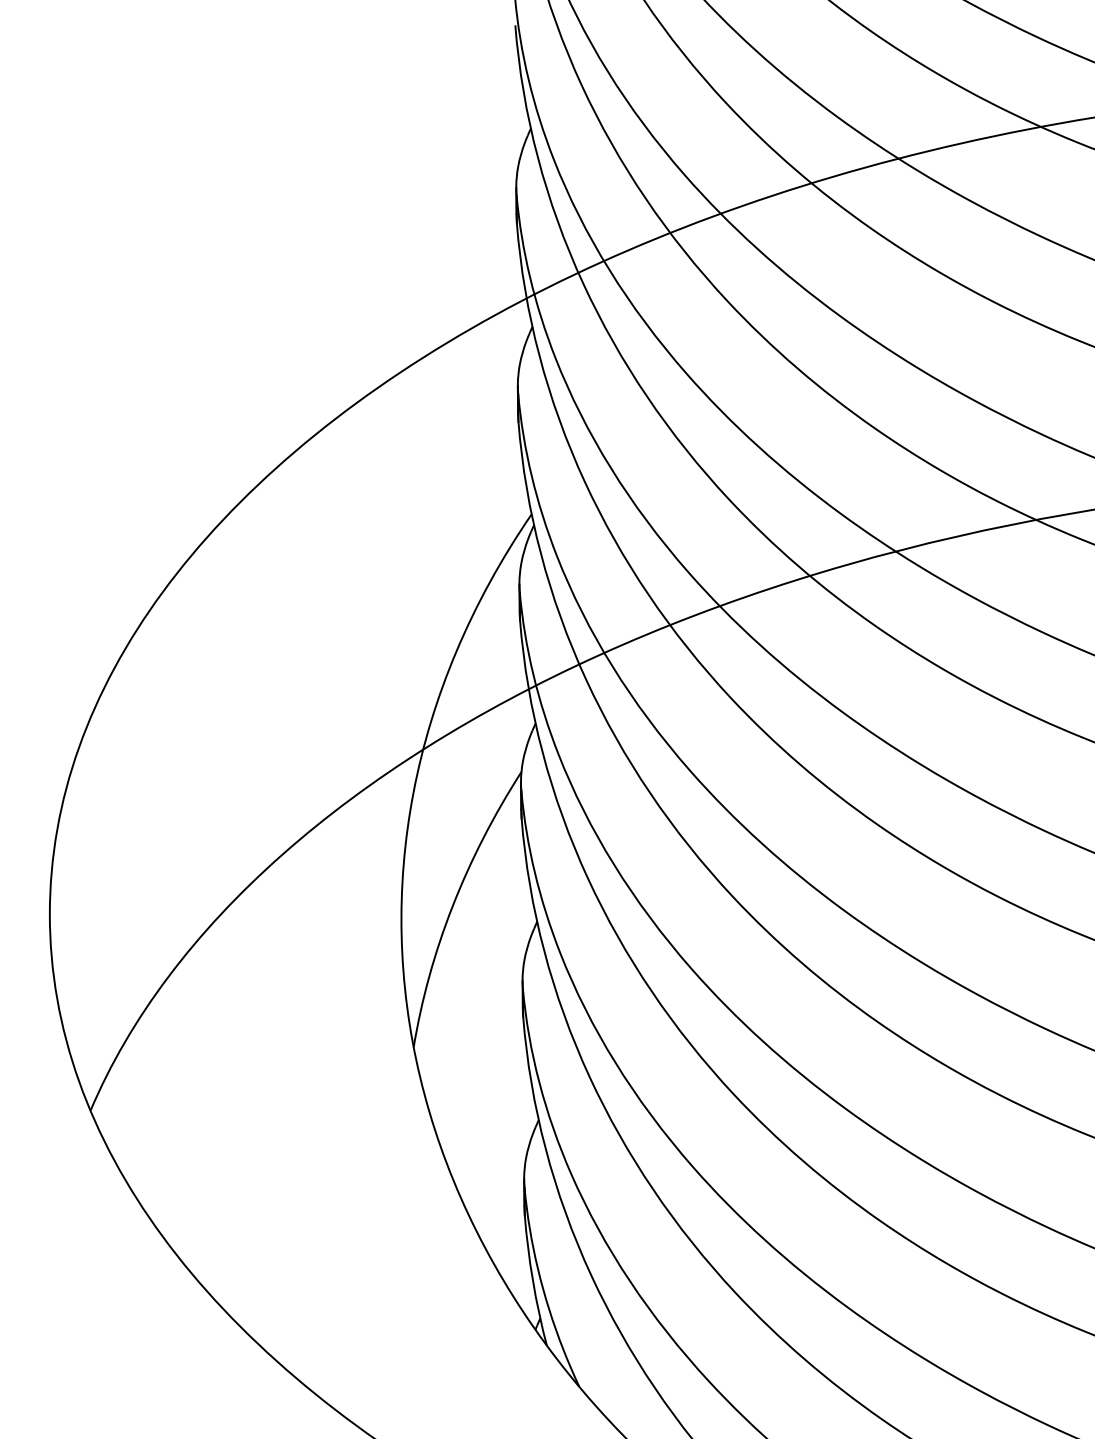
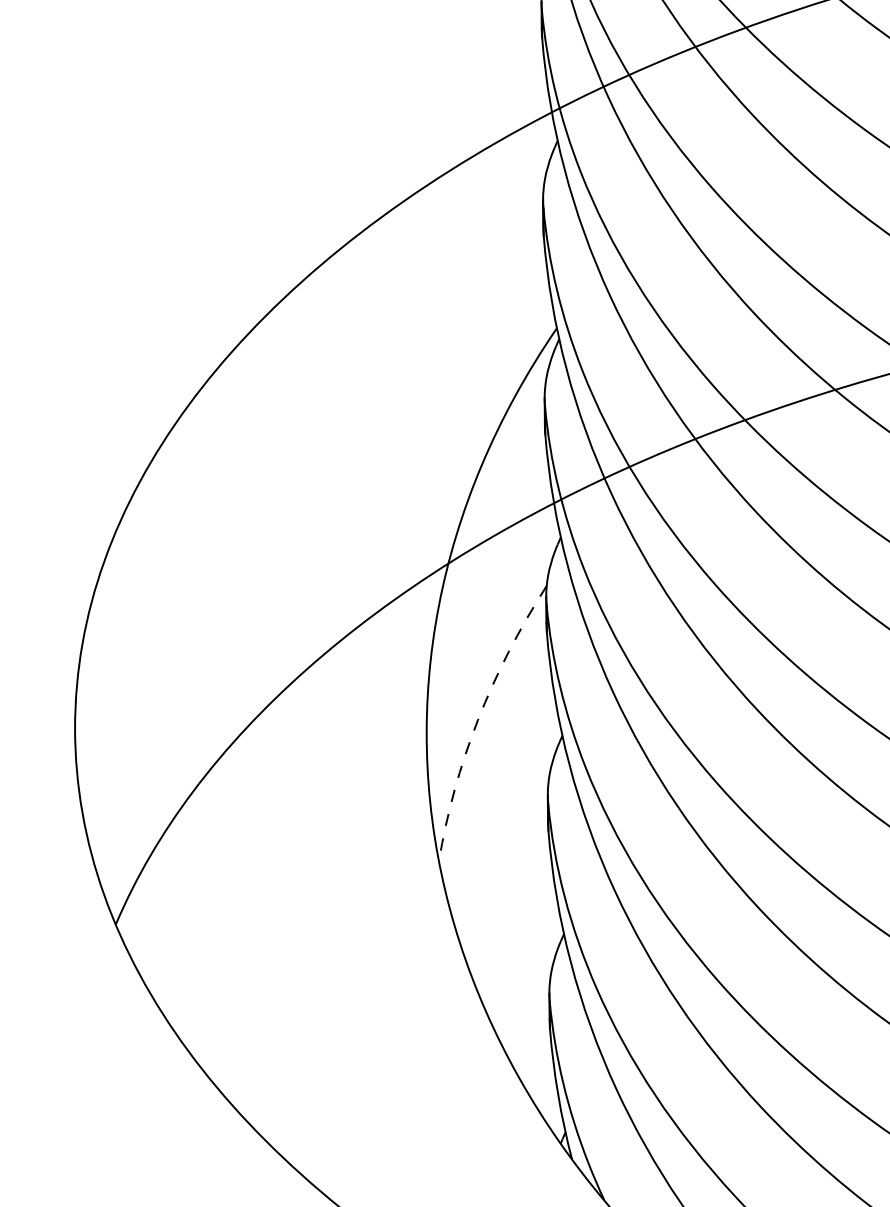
arc: (453, 905) -> (478, 719), solid -> dashed

